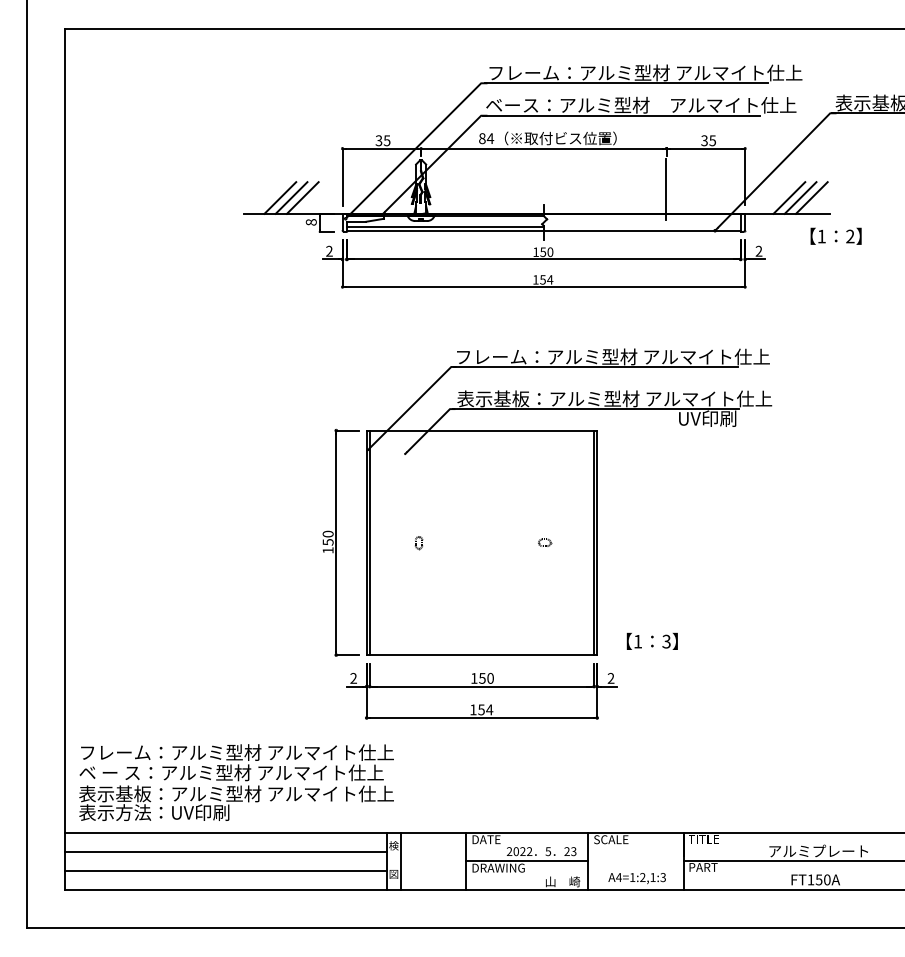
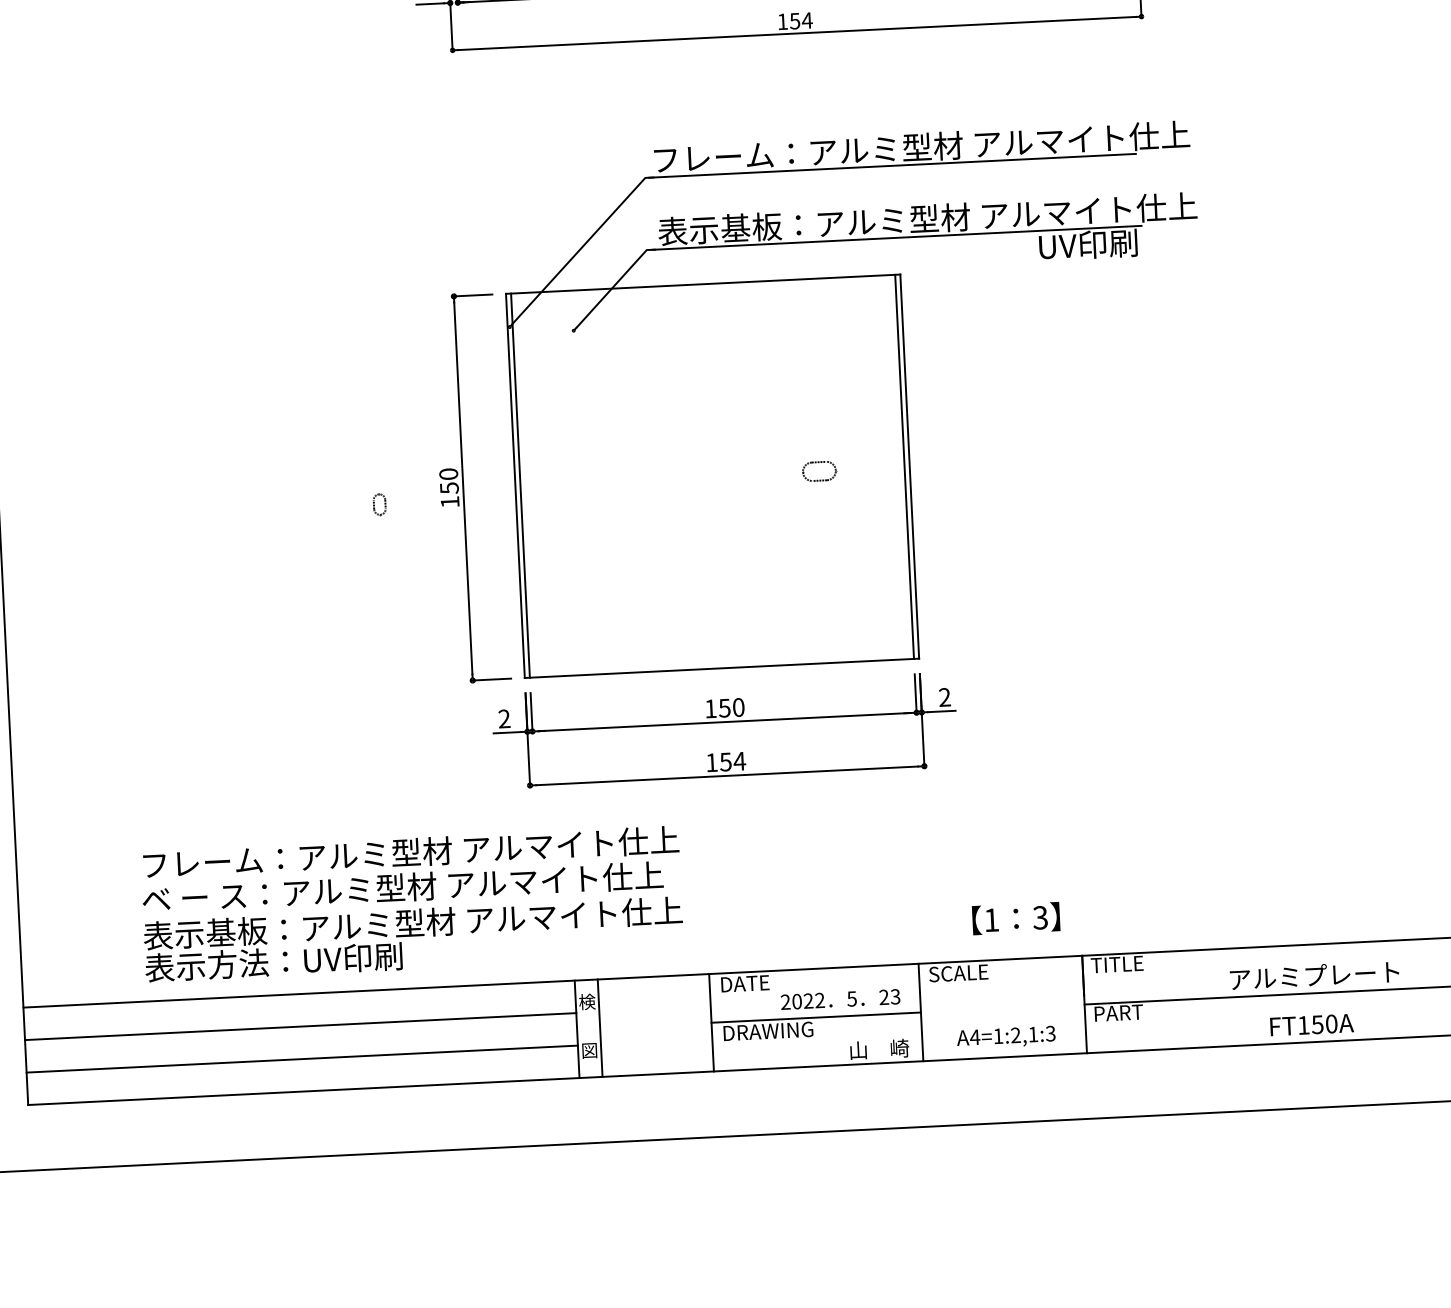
part: (545, 542) -> (821, 470), size x1.6
part: (419, 543) -> (380, 505), moved
text: (651, 640) -> (1014, 917), moved
text: (236, 782) -> (411, 903), moved

